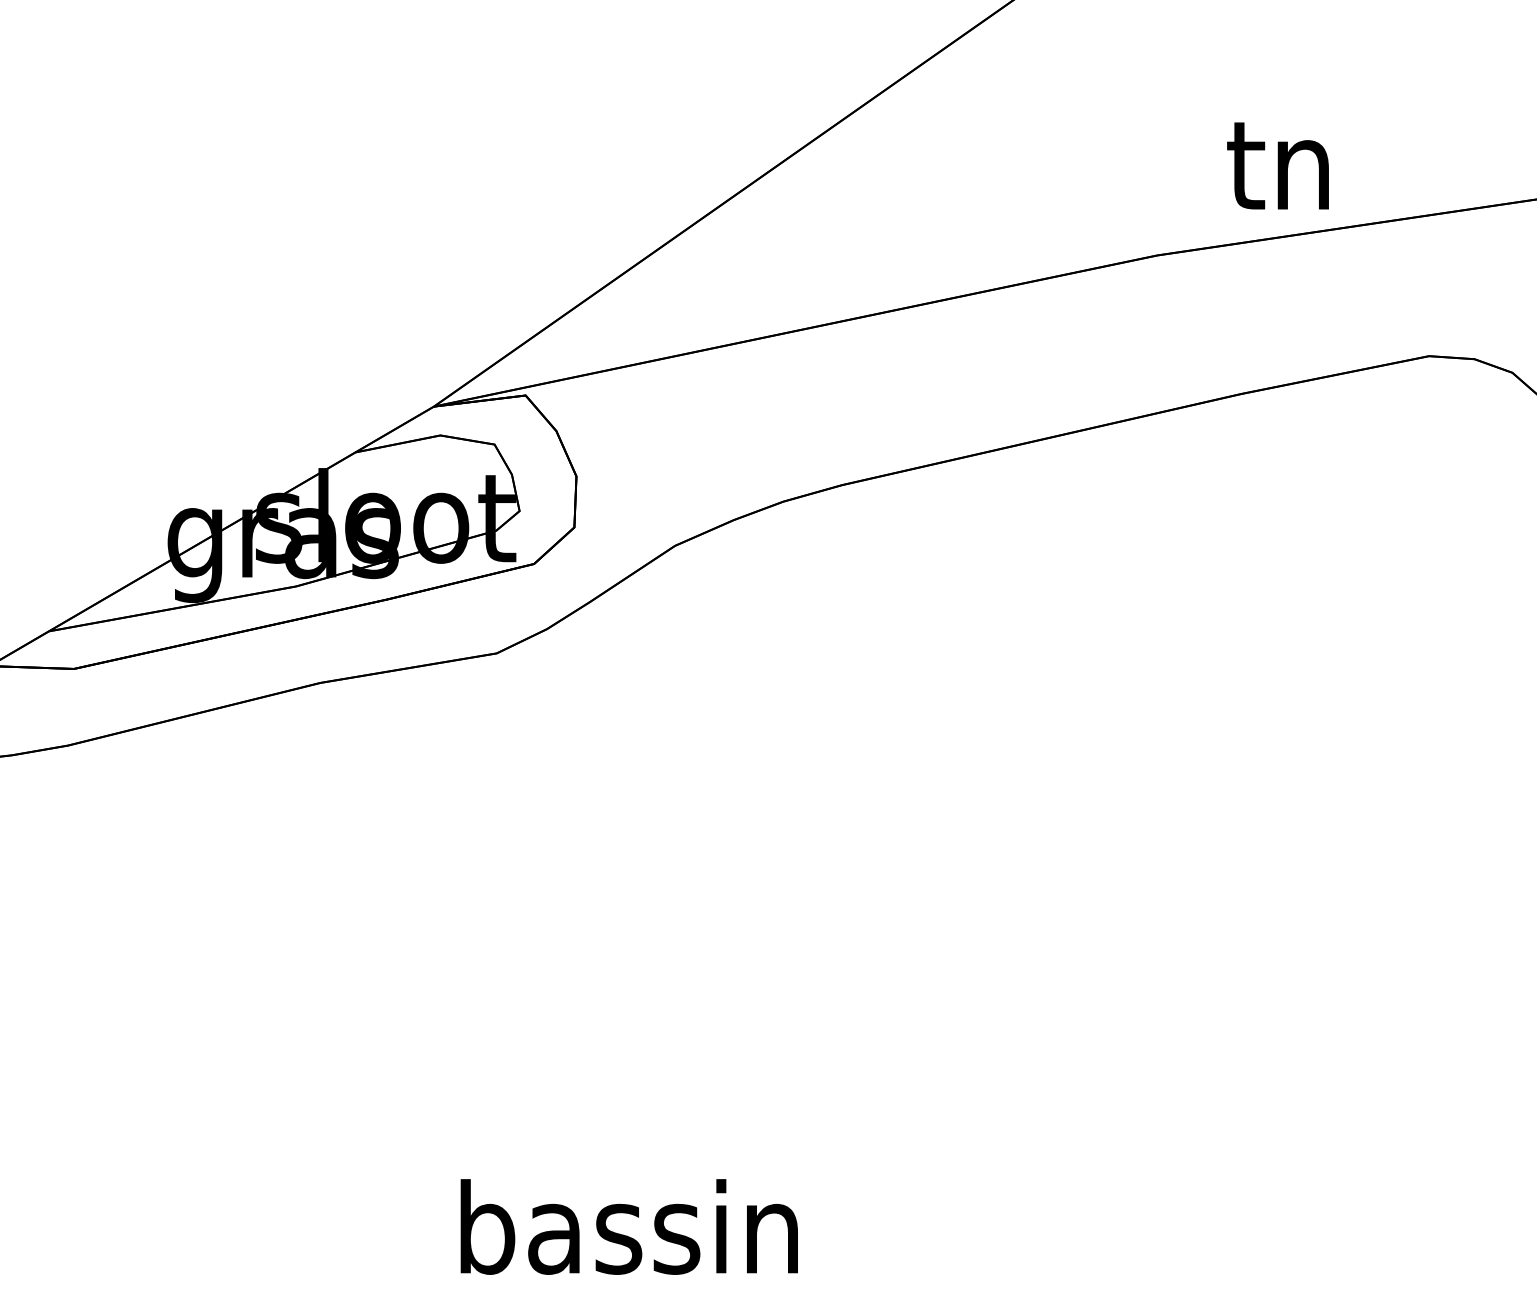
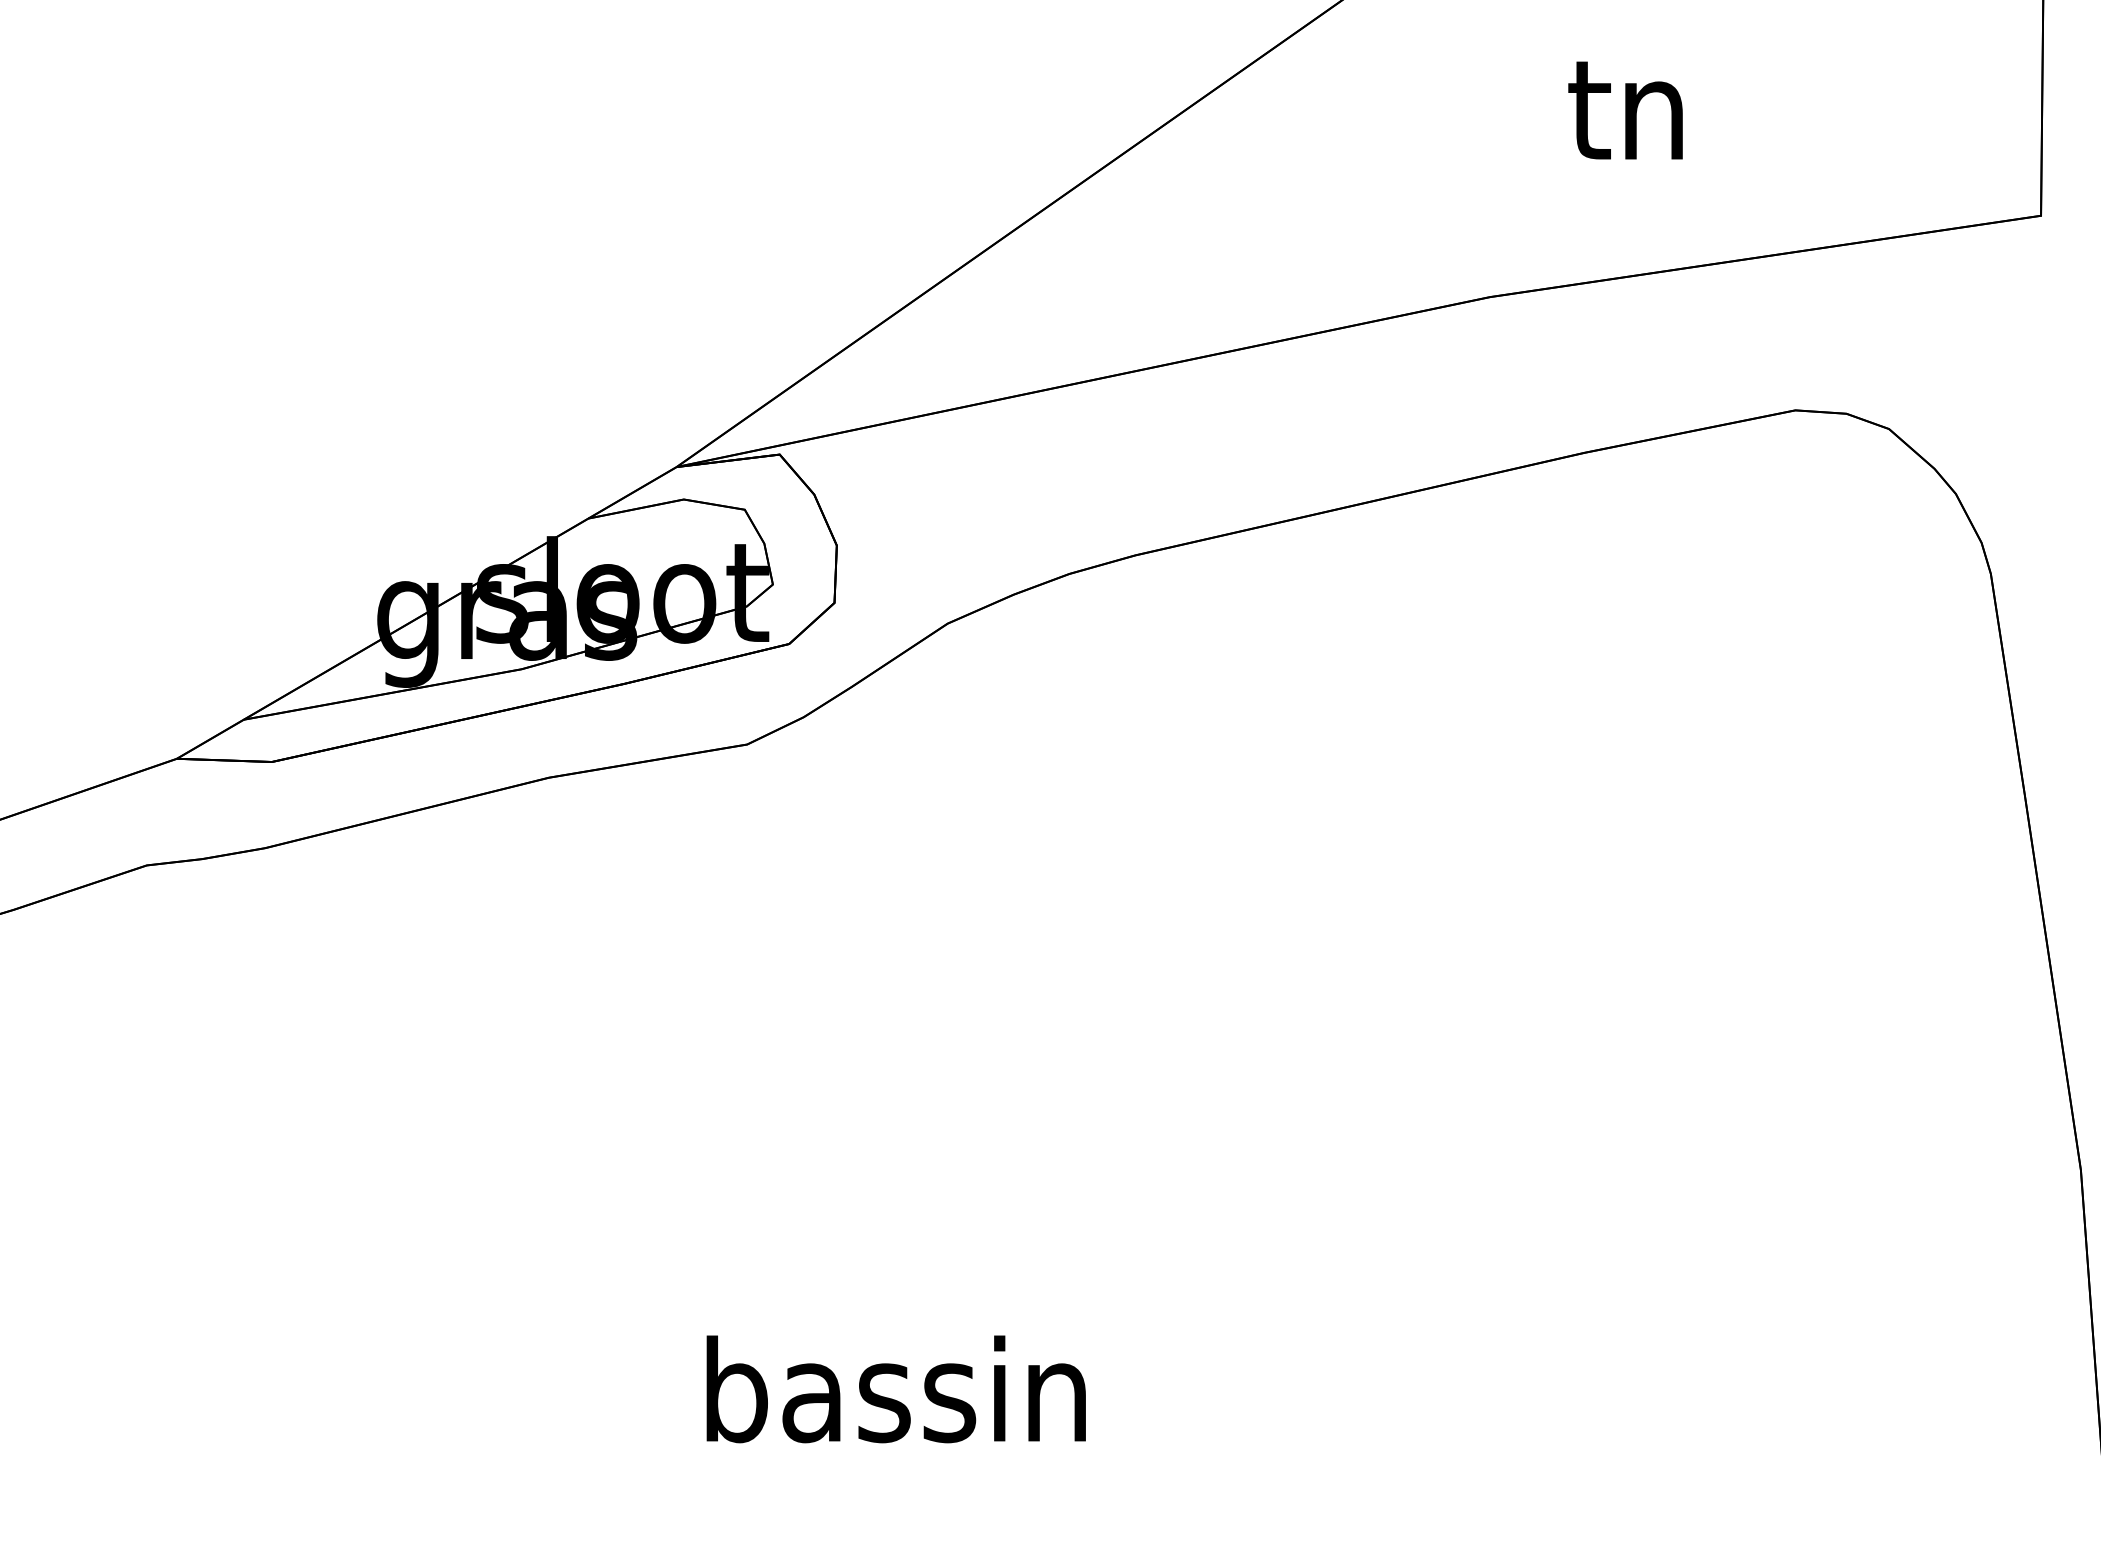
text: (1277, 165) -> (1625, 110), moved

